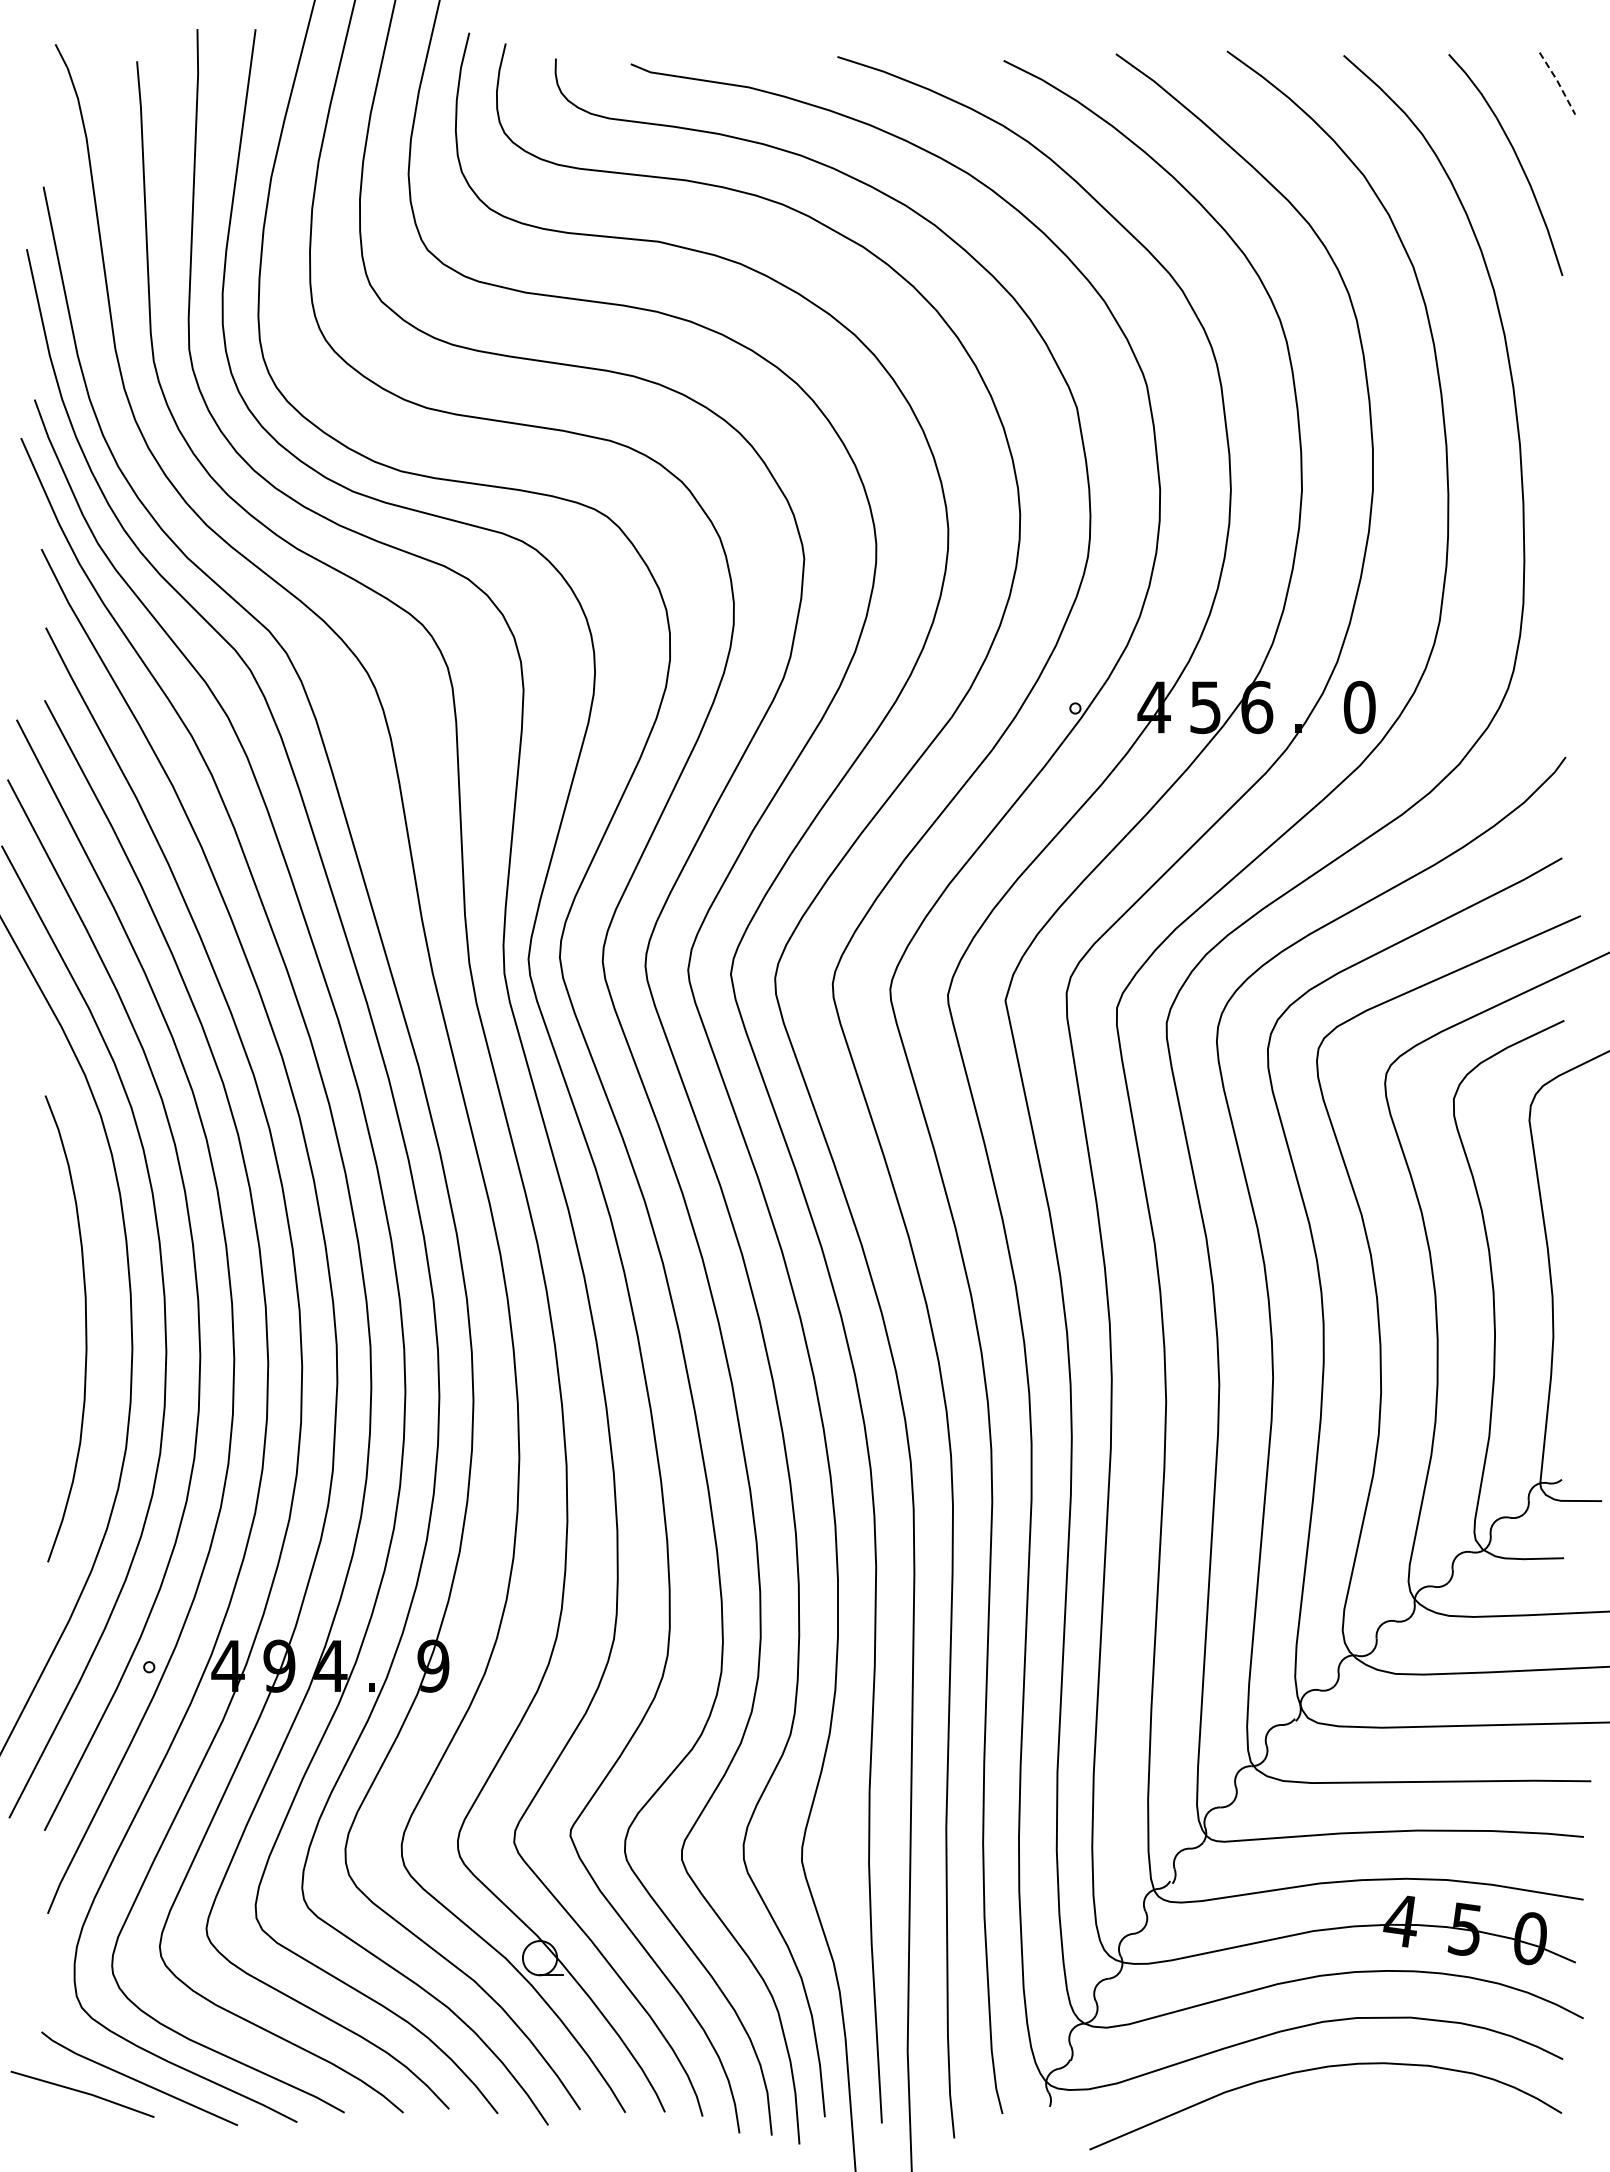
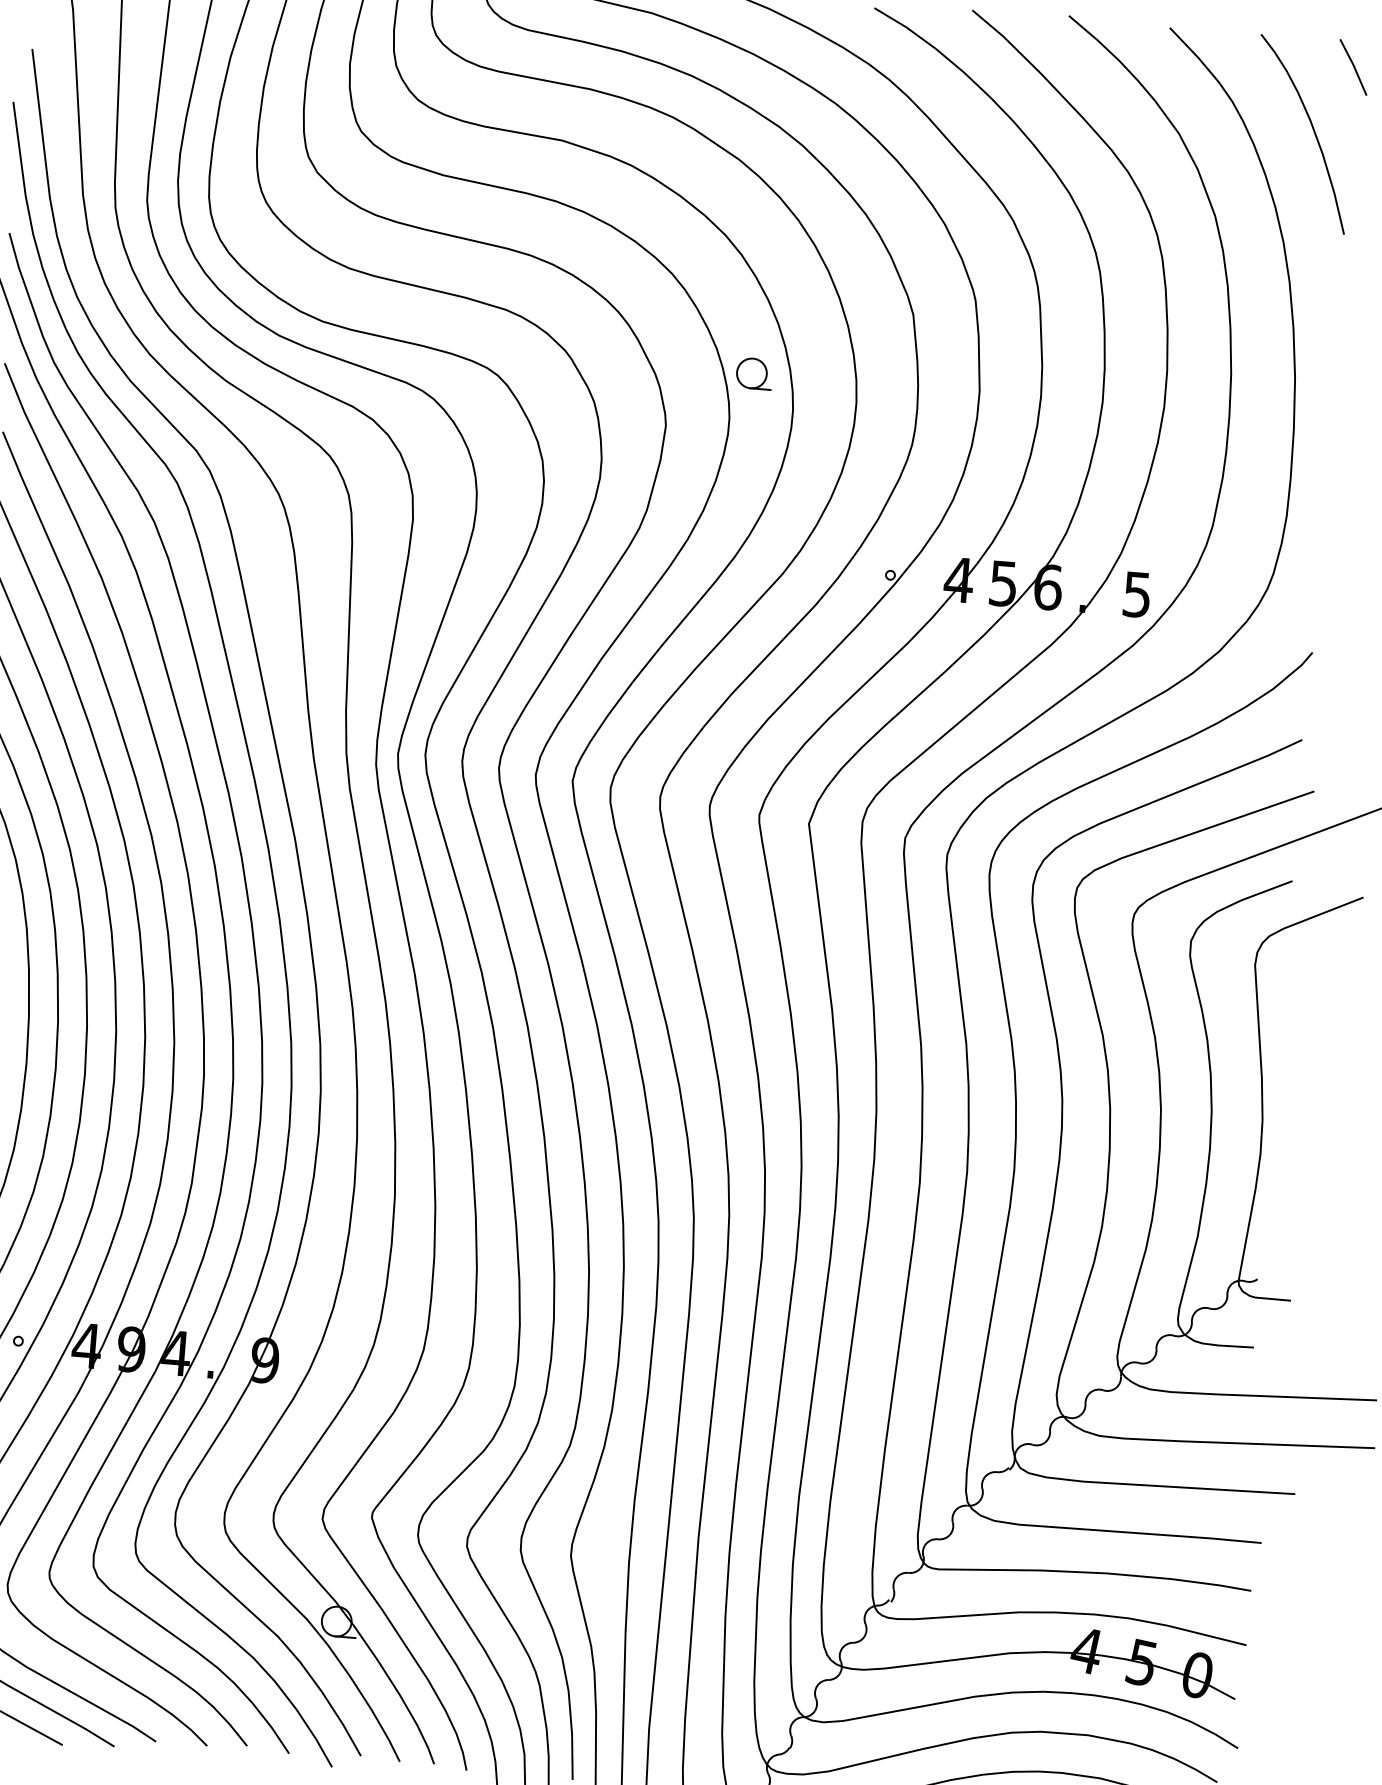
line: (1558, 83) -> (1354, 67), dashed -> solid
part: (900, 490) -> (754, 373), added
text: (1359, 707) -> (1137, 594), 0 -> 5

